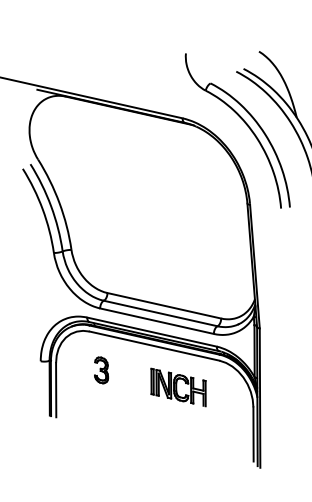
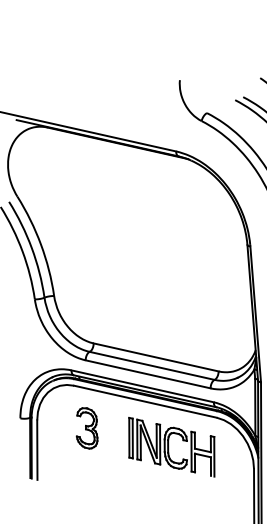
part: (101, 370) -> (87, 428), size x1.43
part: (178, 387) -> (171, 447), size x1.43

